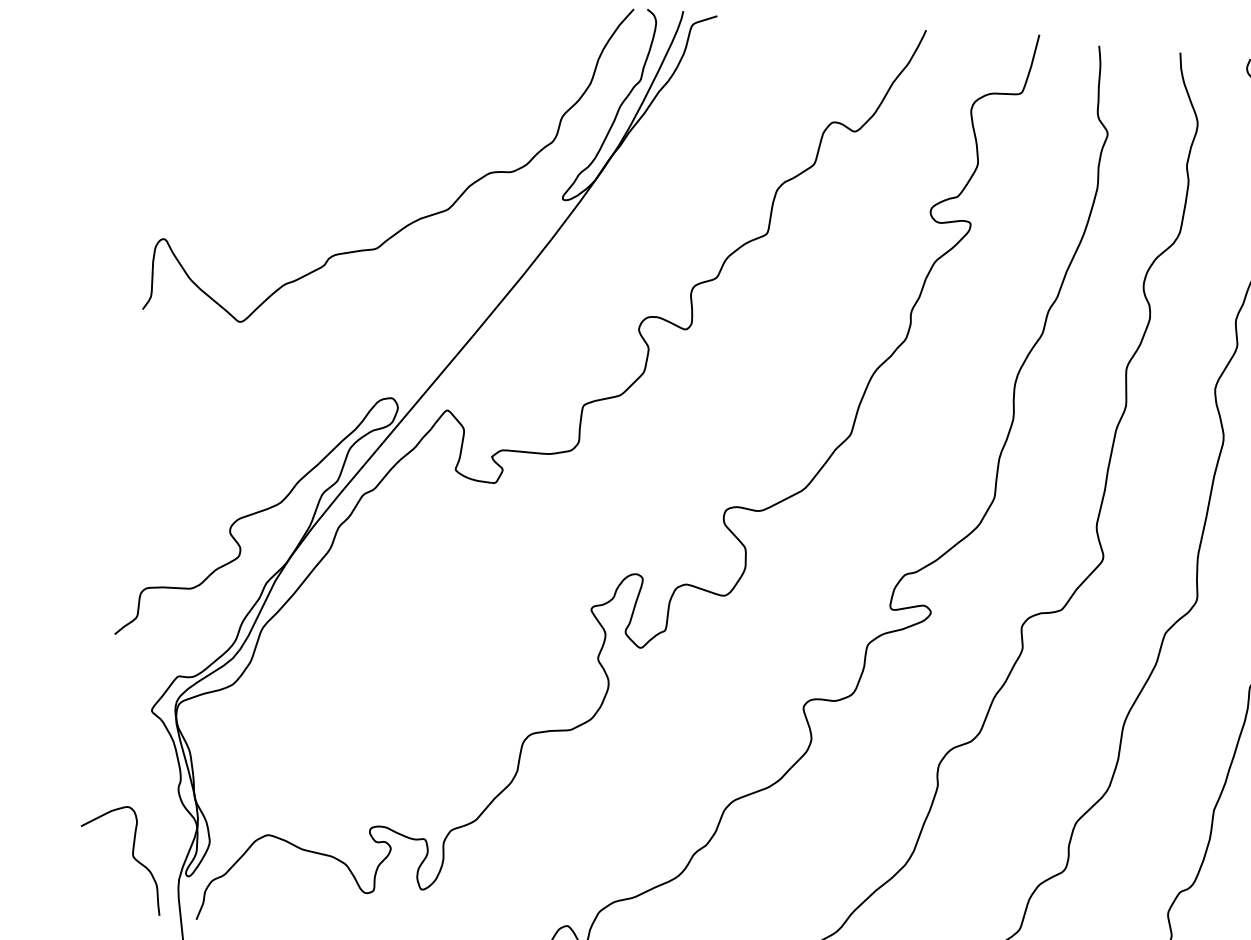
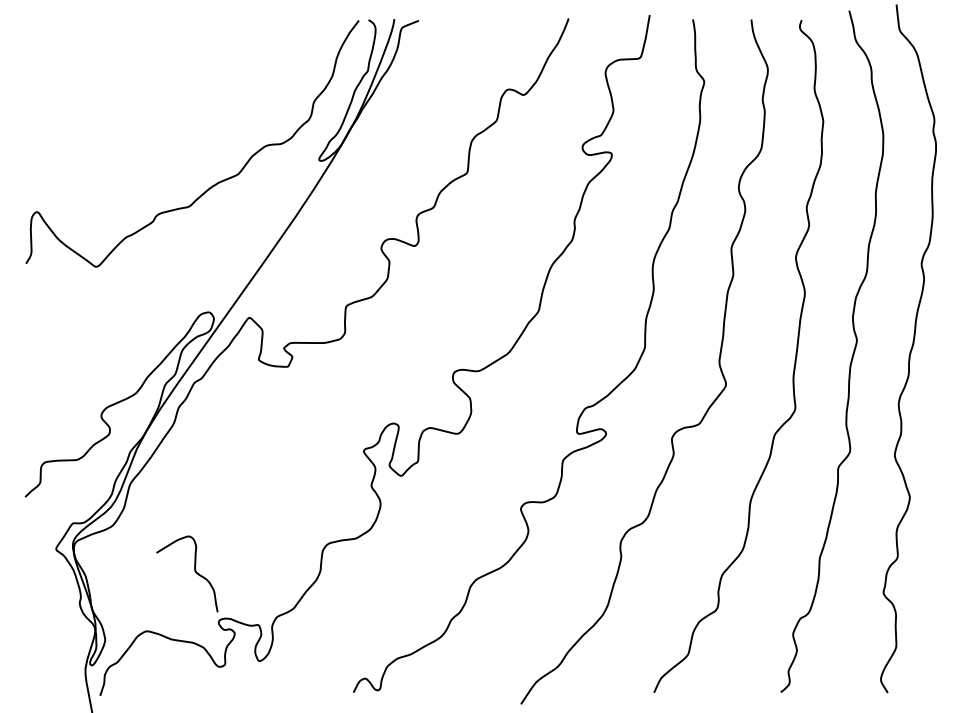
curve: (131, 856) -> (194, 571), moved

